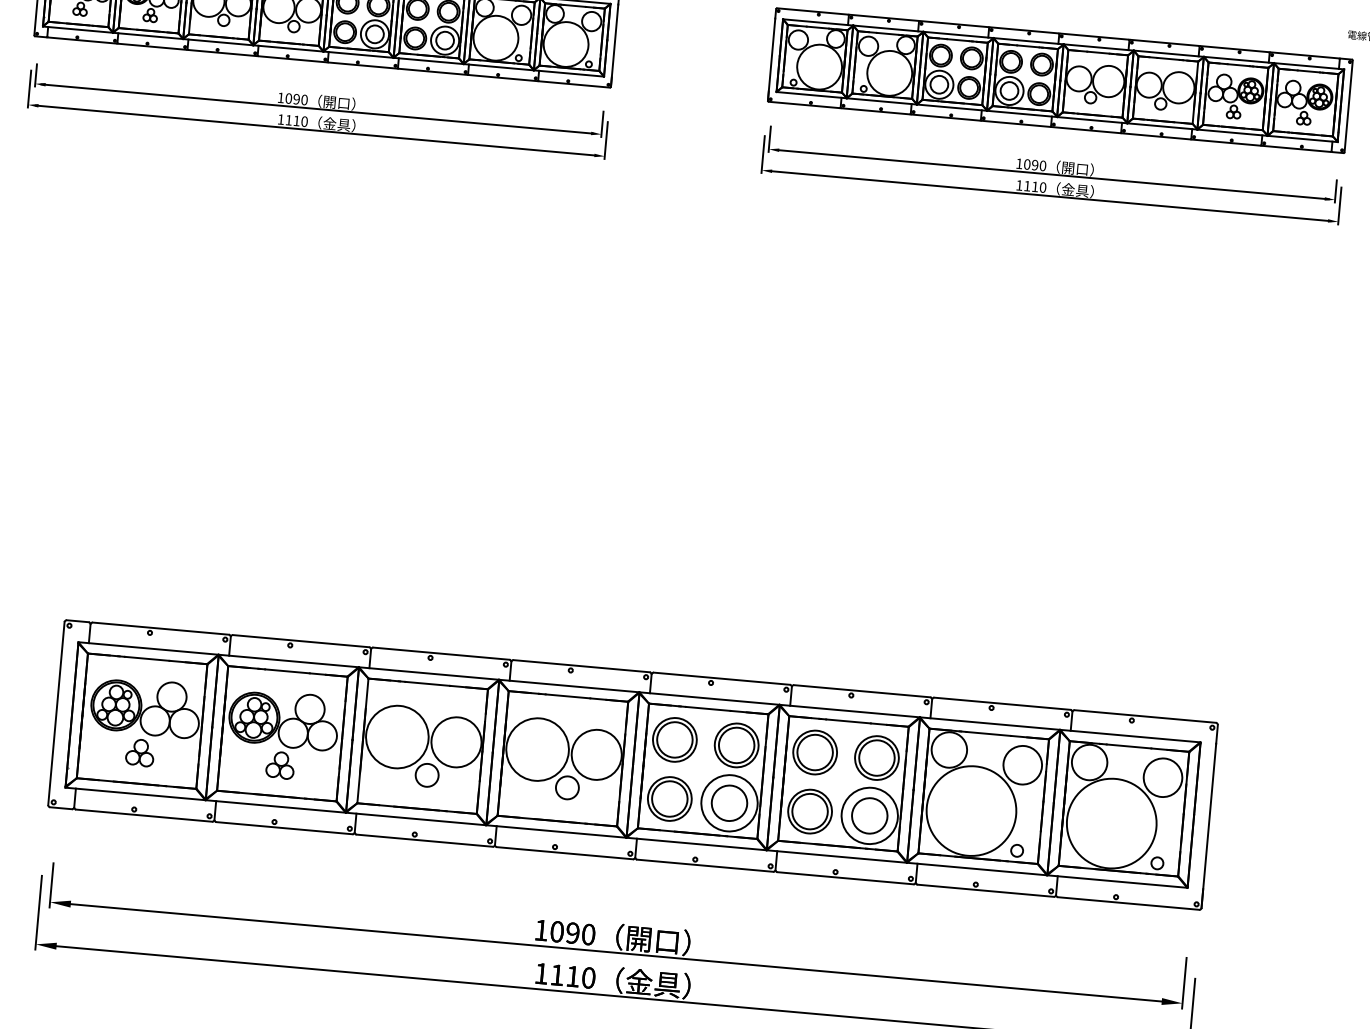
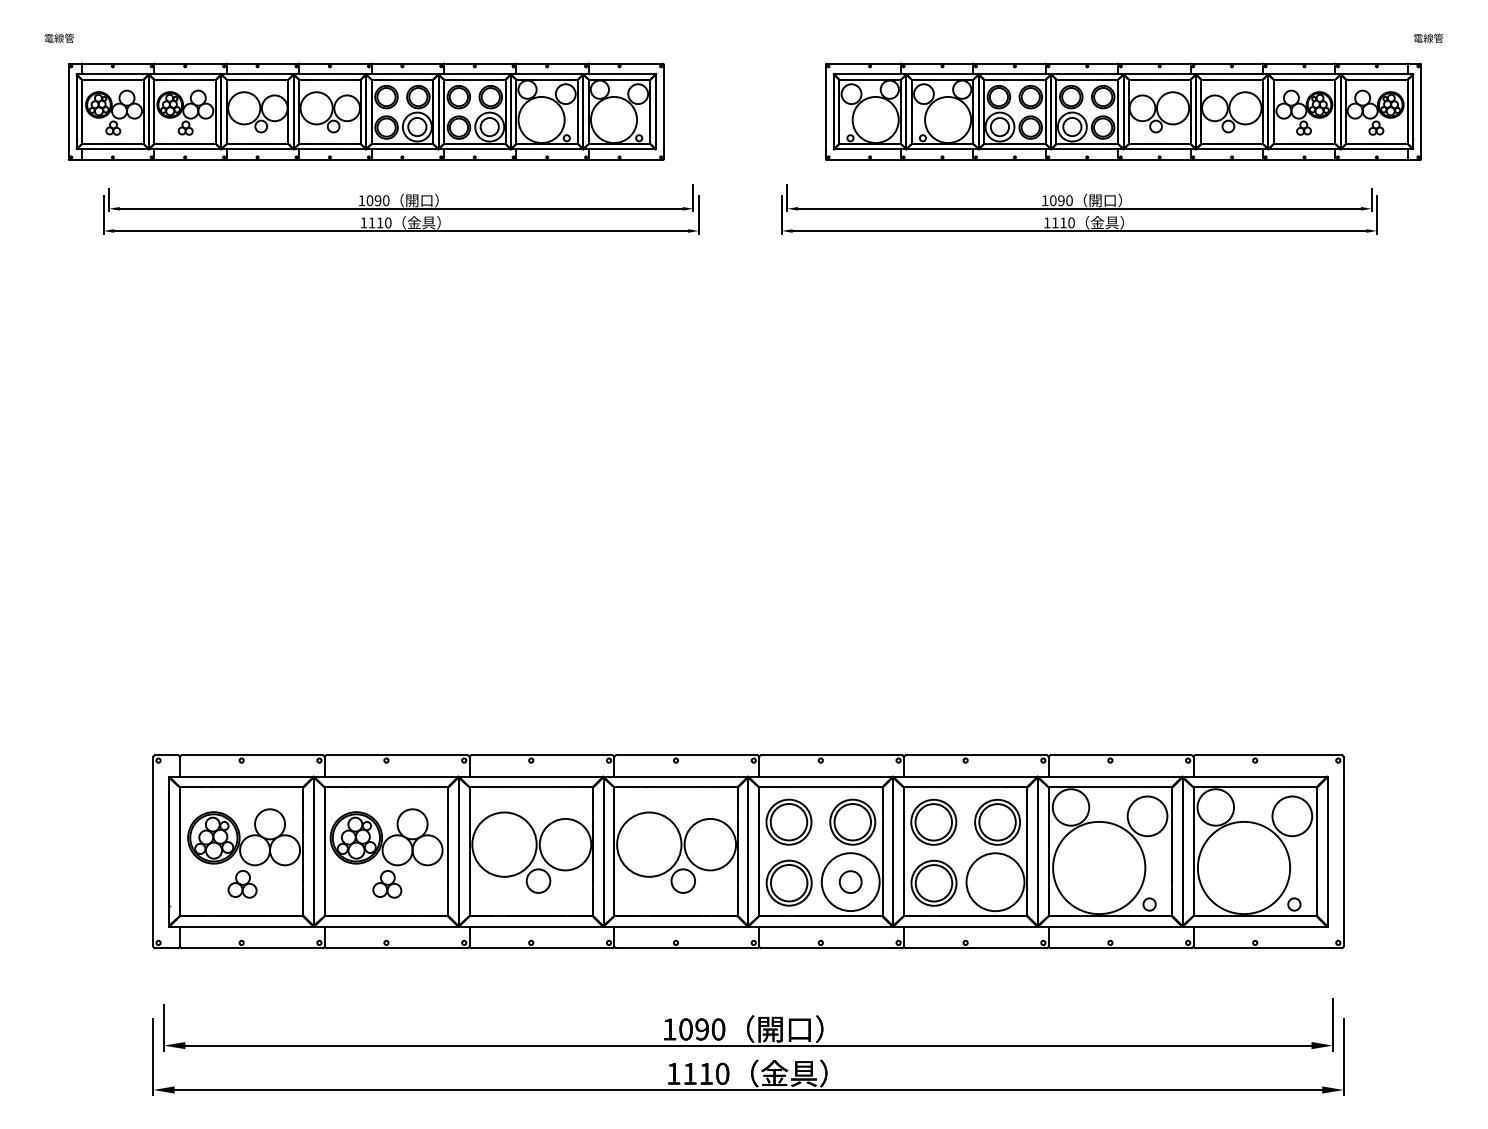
part: (318, 109) -> (401, 209), moved
part: (1051, 175) -> (1079, 209), moved
circle: (729, 802) -> (850, 881), size x0.6
circle: (869, 816) -> (995, 882), removed

